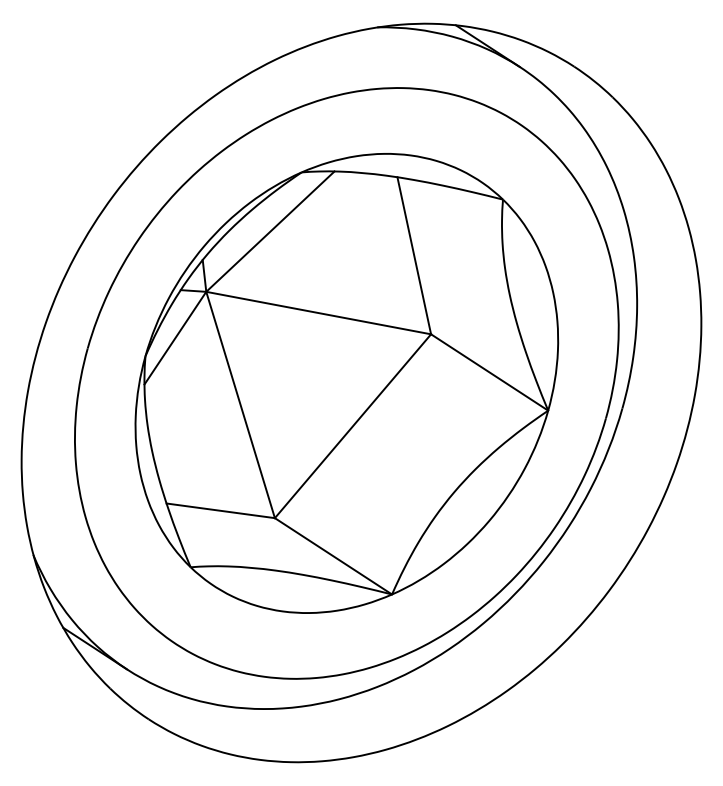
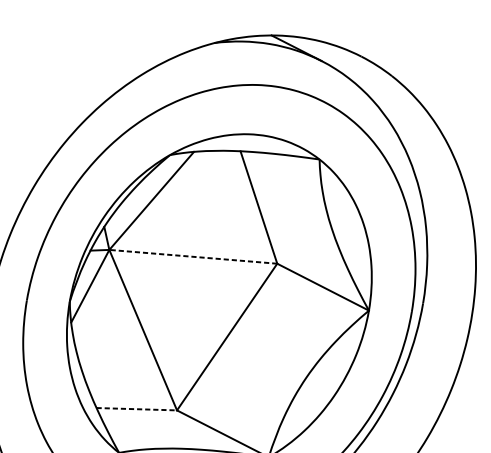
line: (318, 312) -> (193, 256), solid -> dashed
line: (220, 510) -> (136, 408), solid -> dashed

